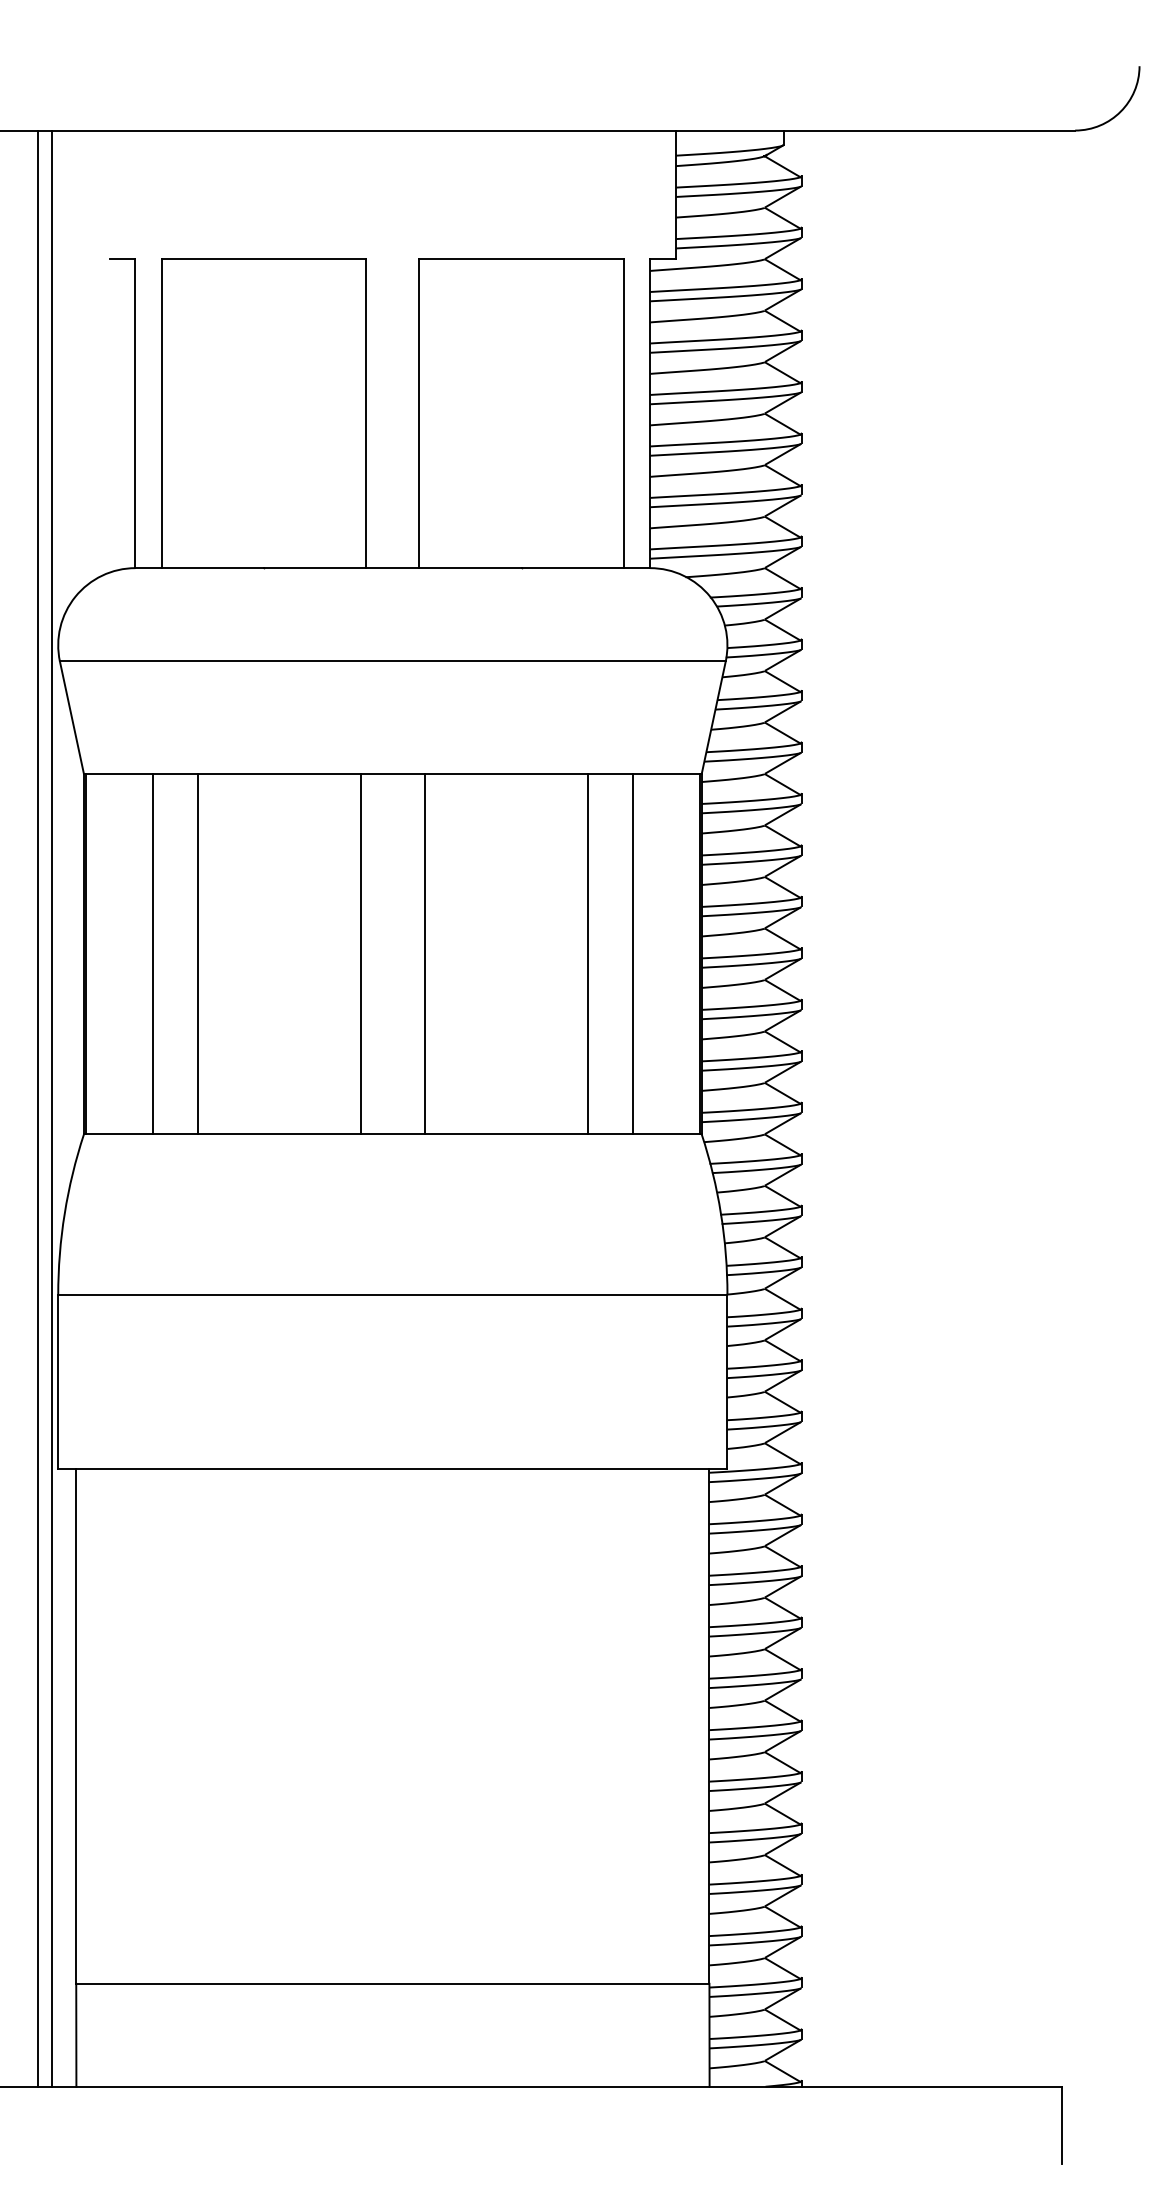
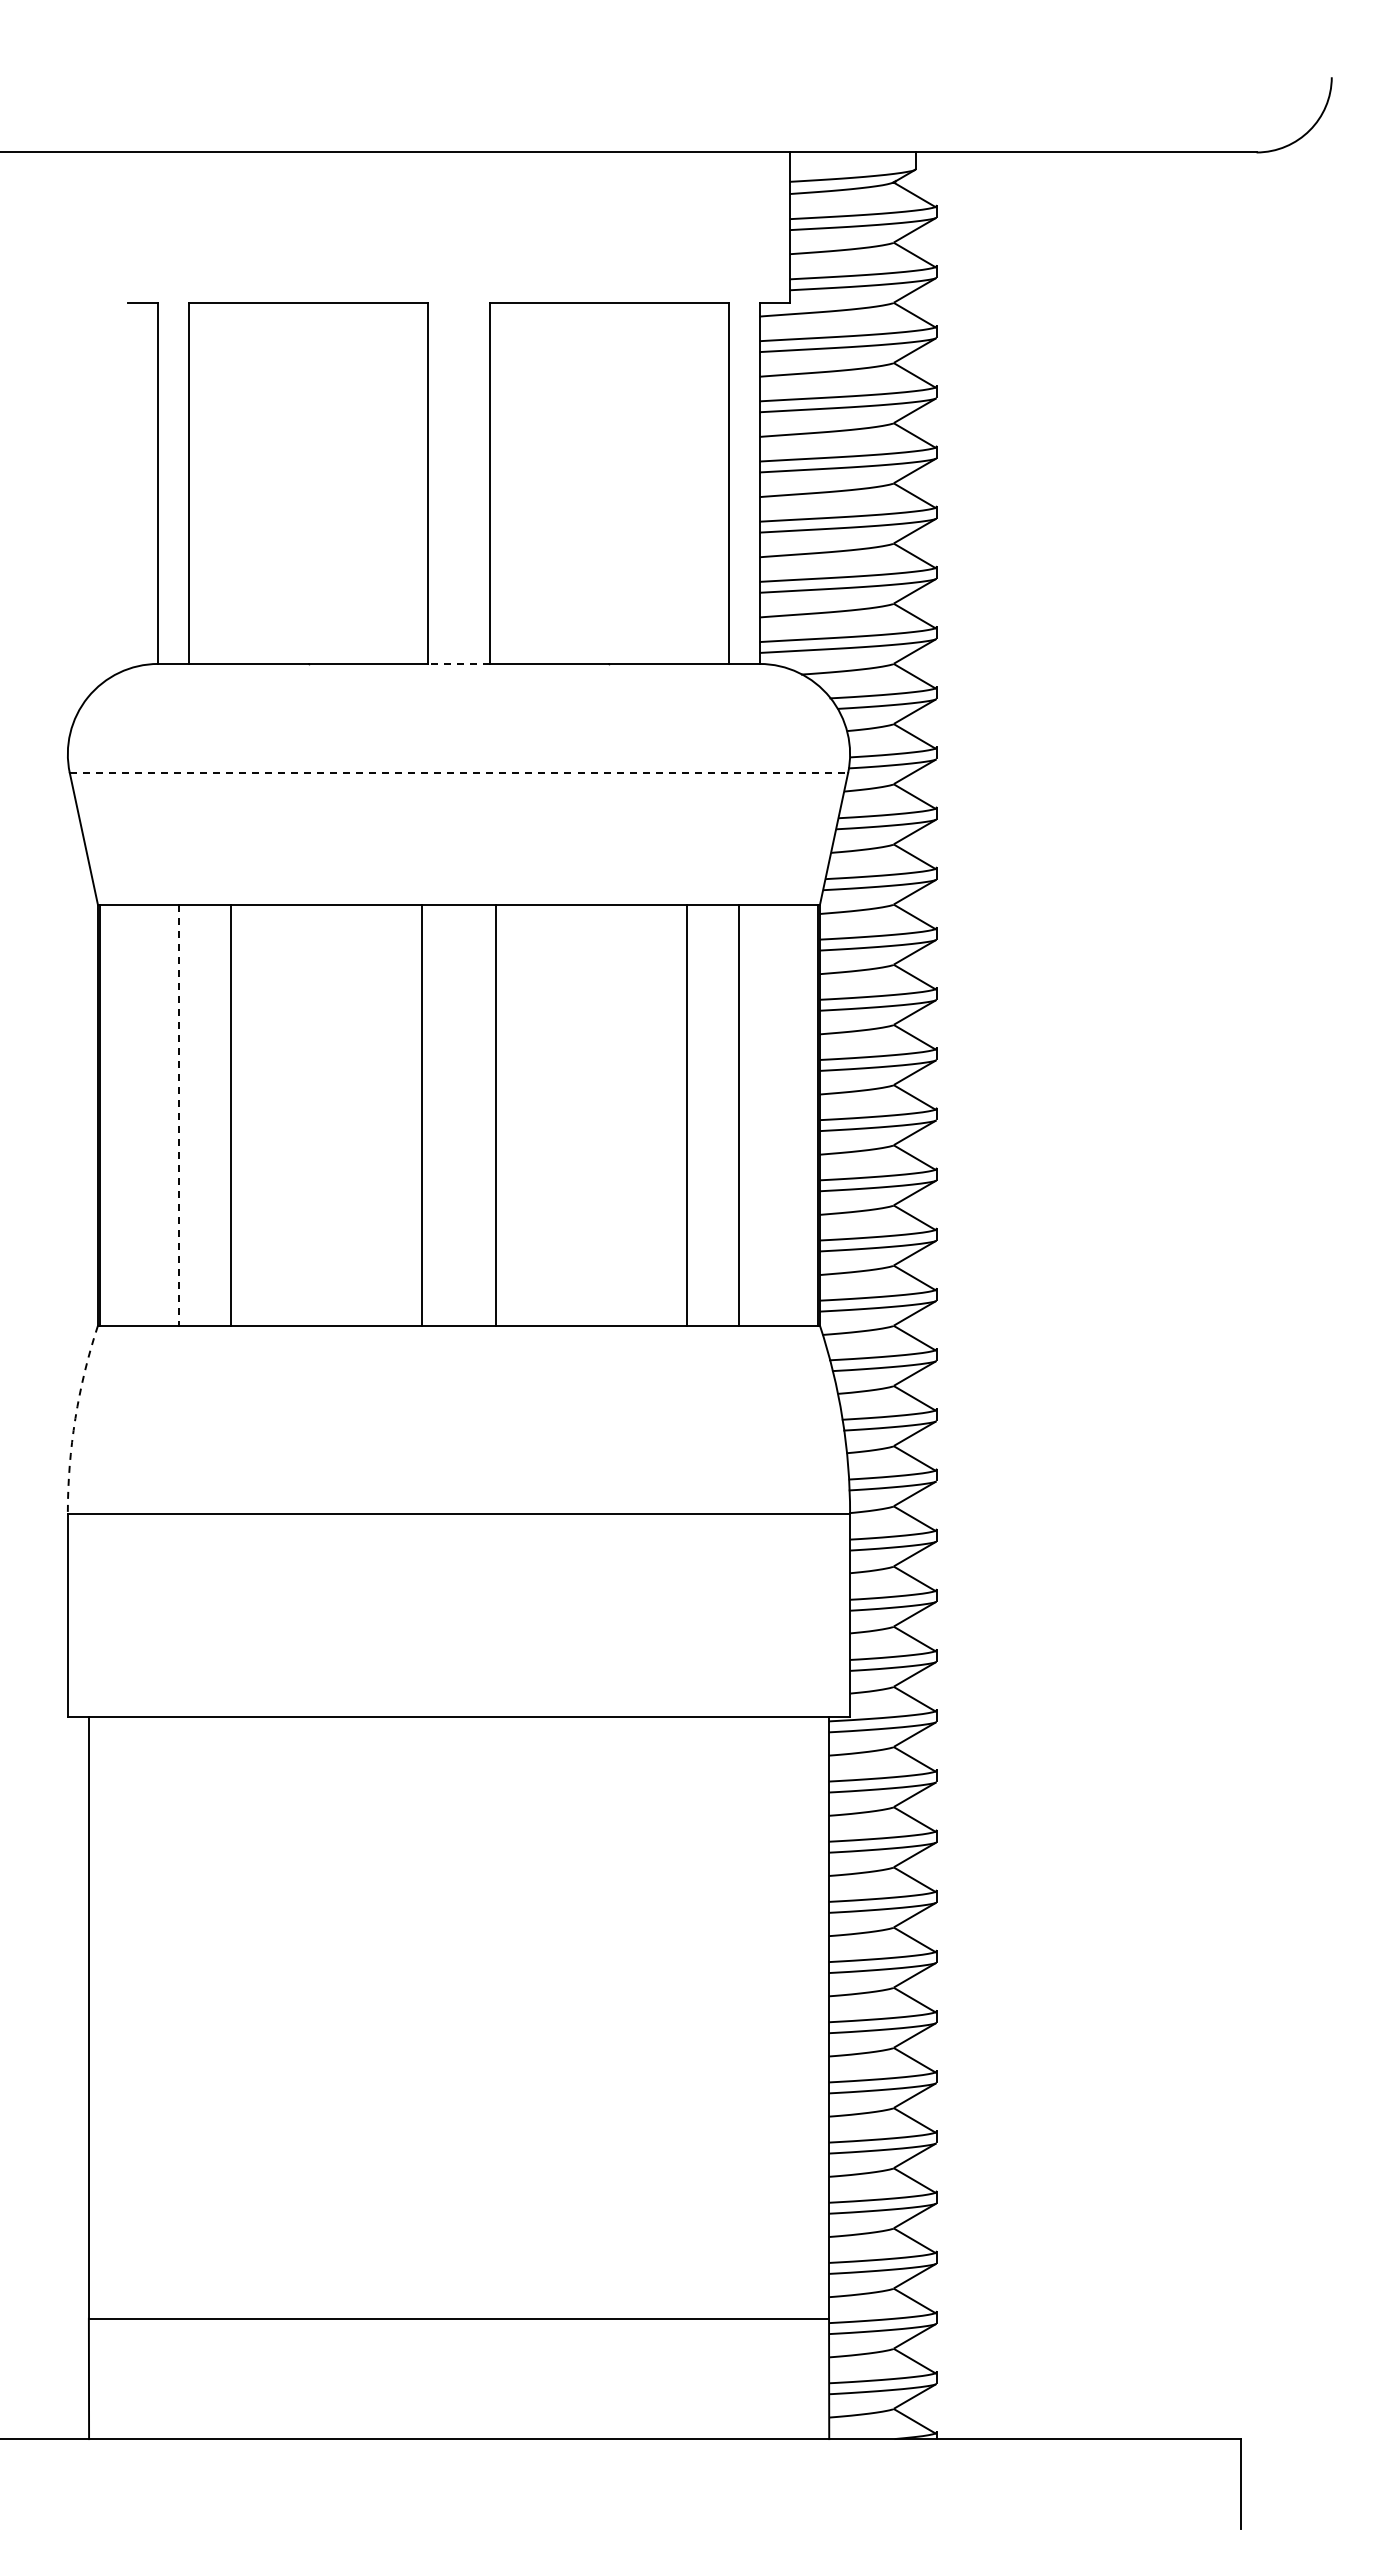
line: (392, 567) -> (458, 663), solid -> dashed
line: (393, 661) -> (459, 773), solid -> dashed
line: (152, 954) -> (178, 1115), solid -> dashed
line: (38, 1108) -> (44, 1295), removed
line: (51, 1108) -> (60, 1295), removed
arc: (64, 1213) -> (75, 1418), solid -> dashed

